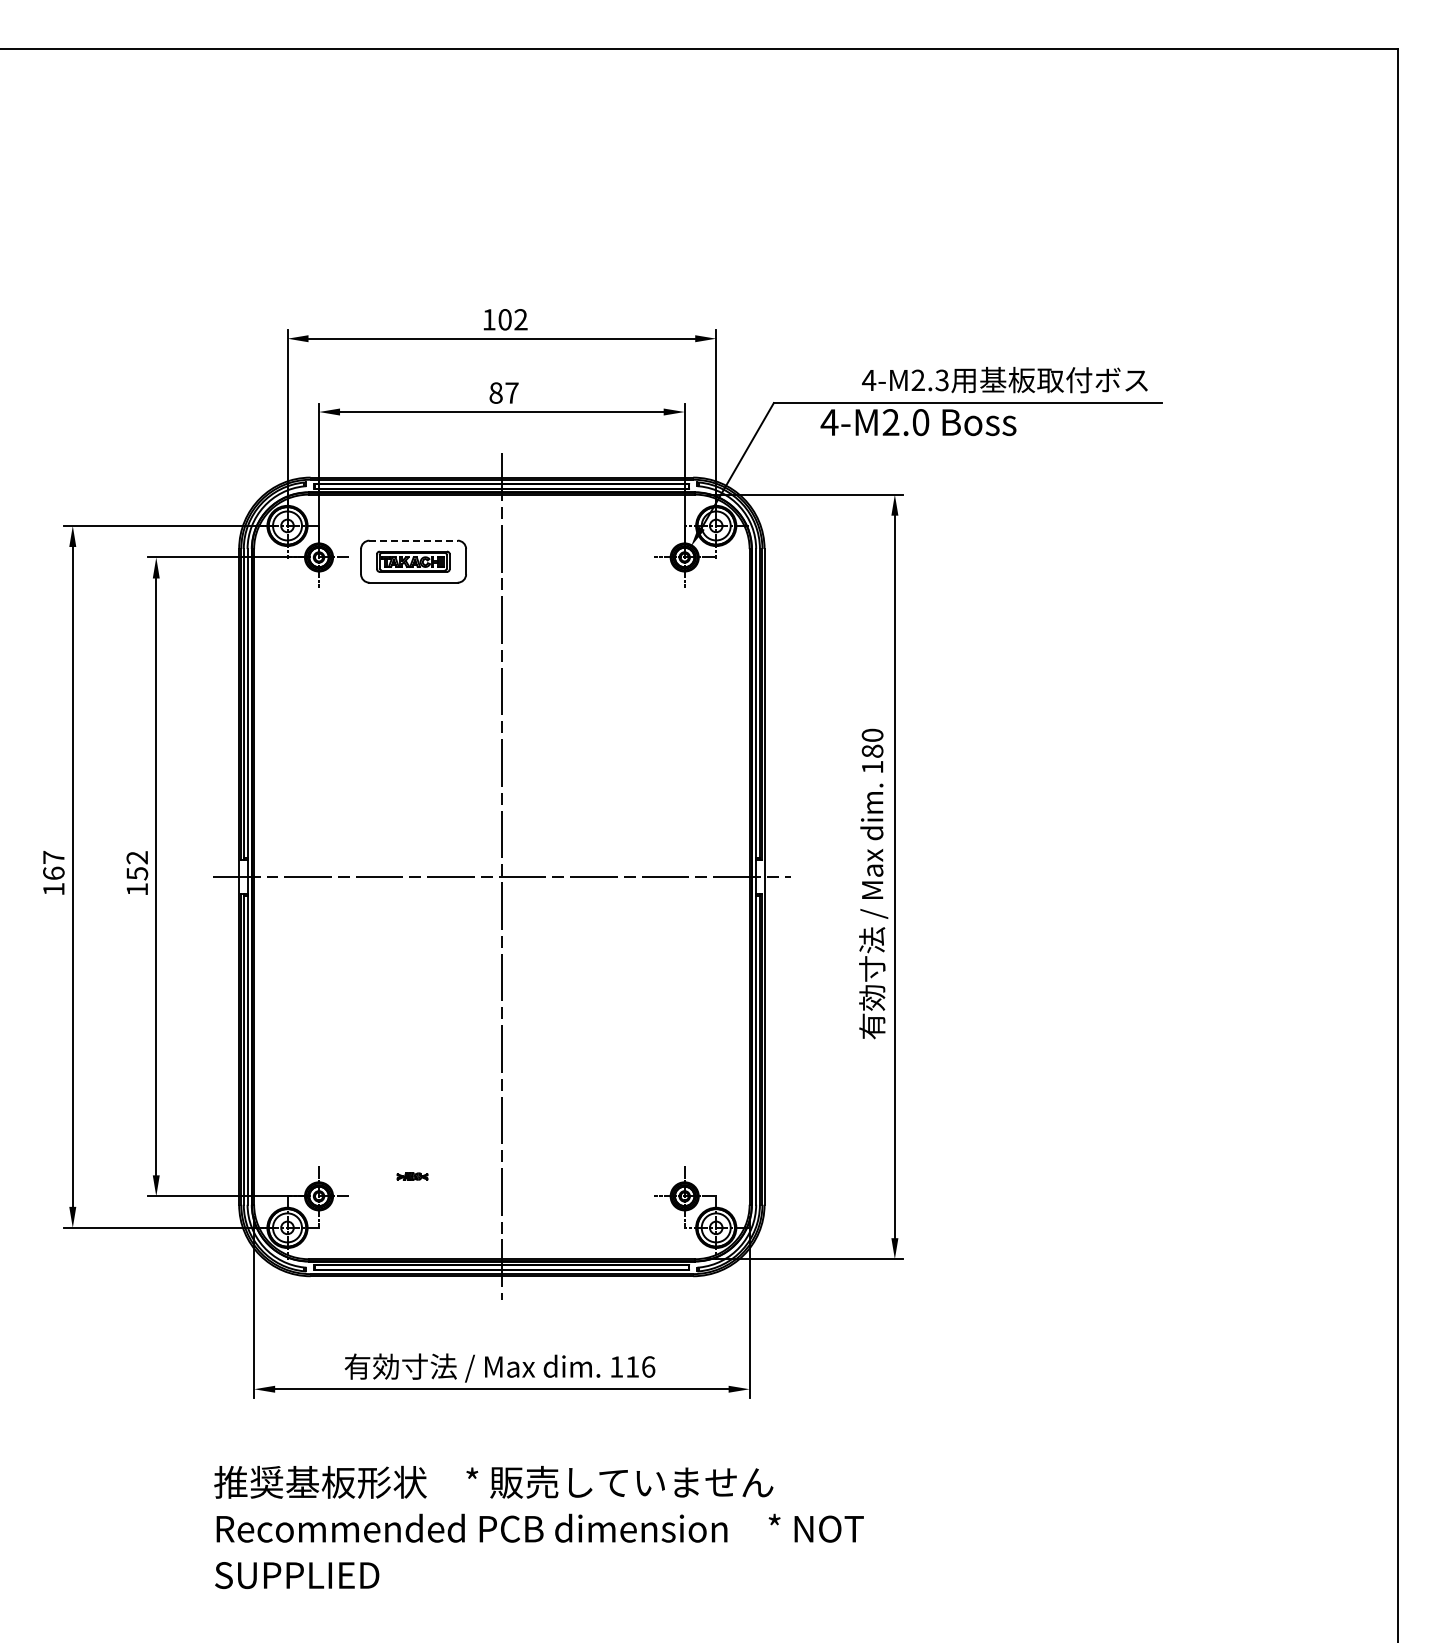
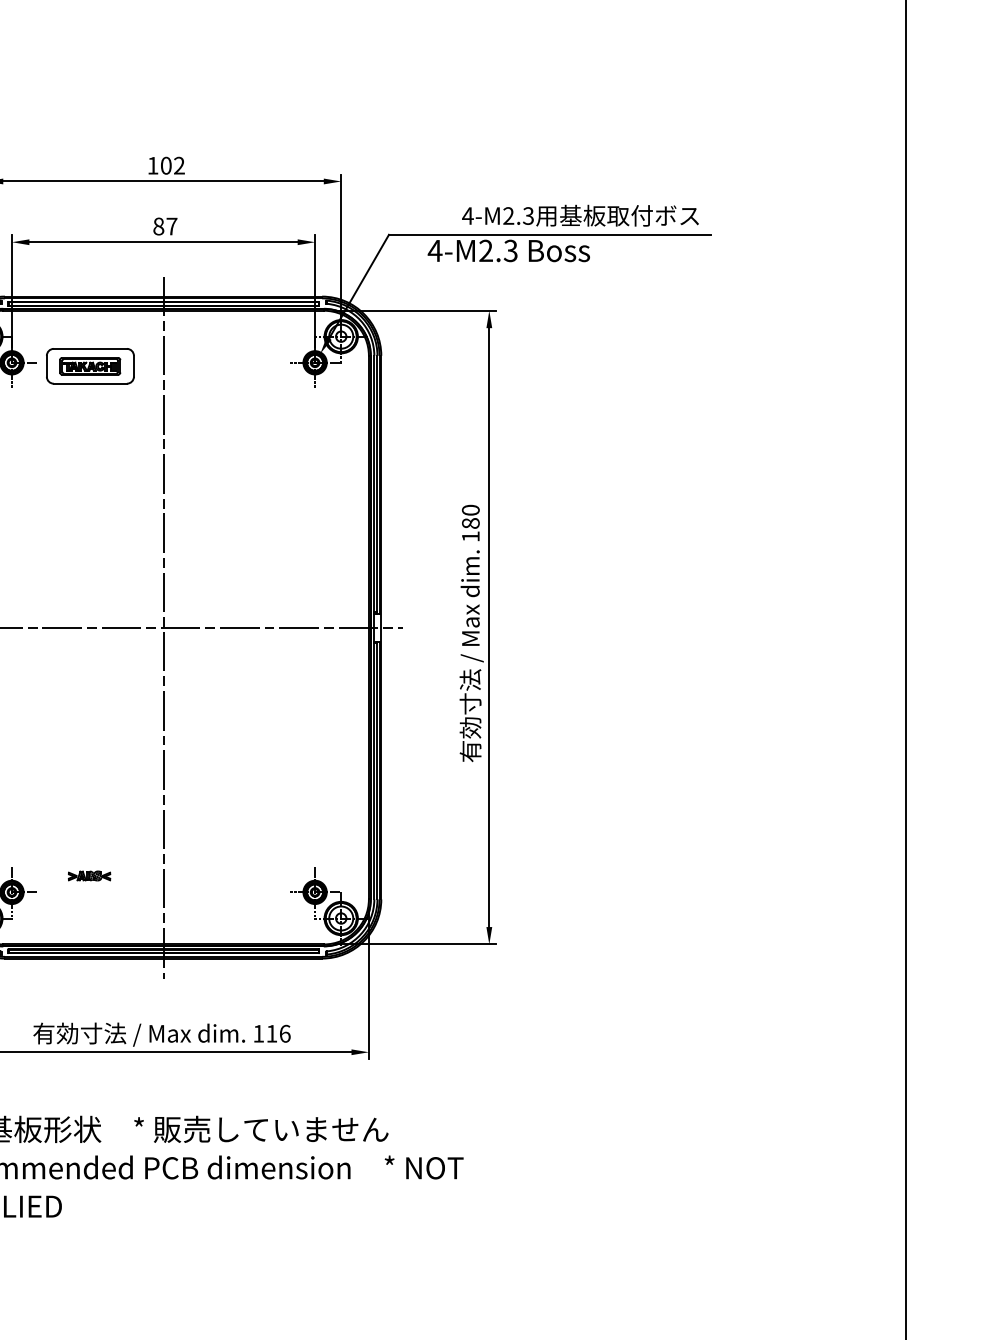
text: (920, 422) -> (510, 250), 4-M2.0 -> 4-M2.3
line: (414, 540) -> (91, 348), dashed -> solid
part: (412, 1176) -> (89, 875), size x1.67

